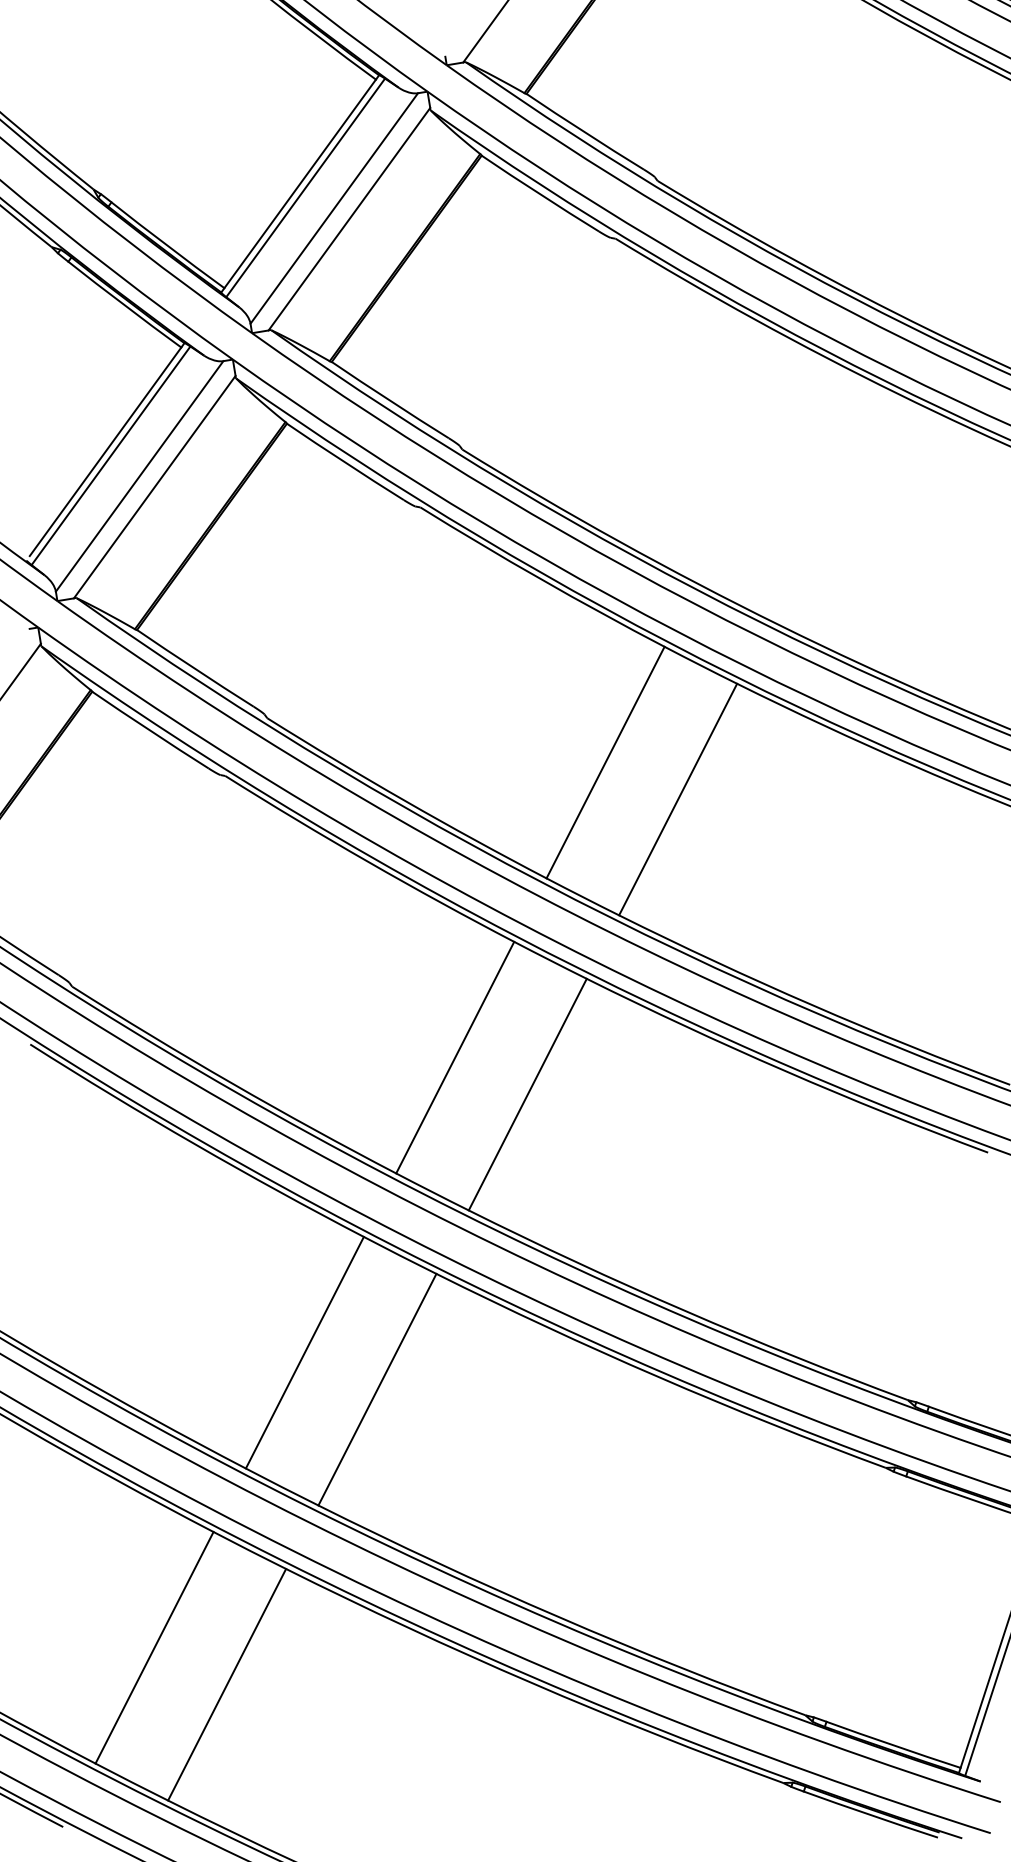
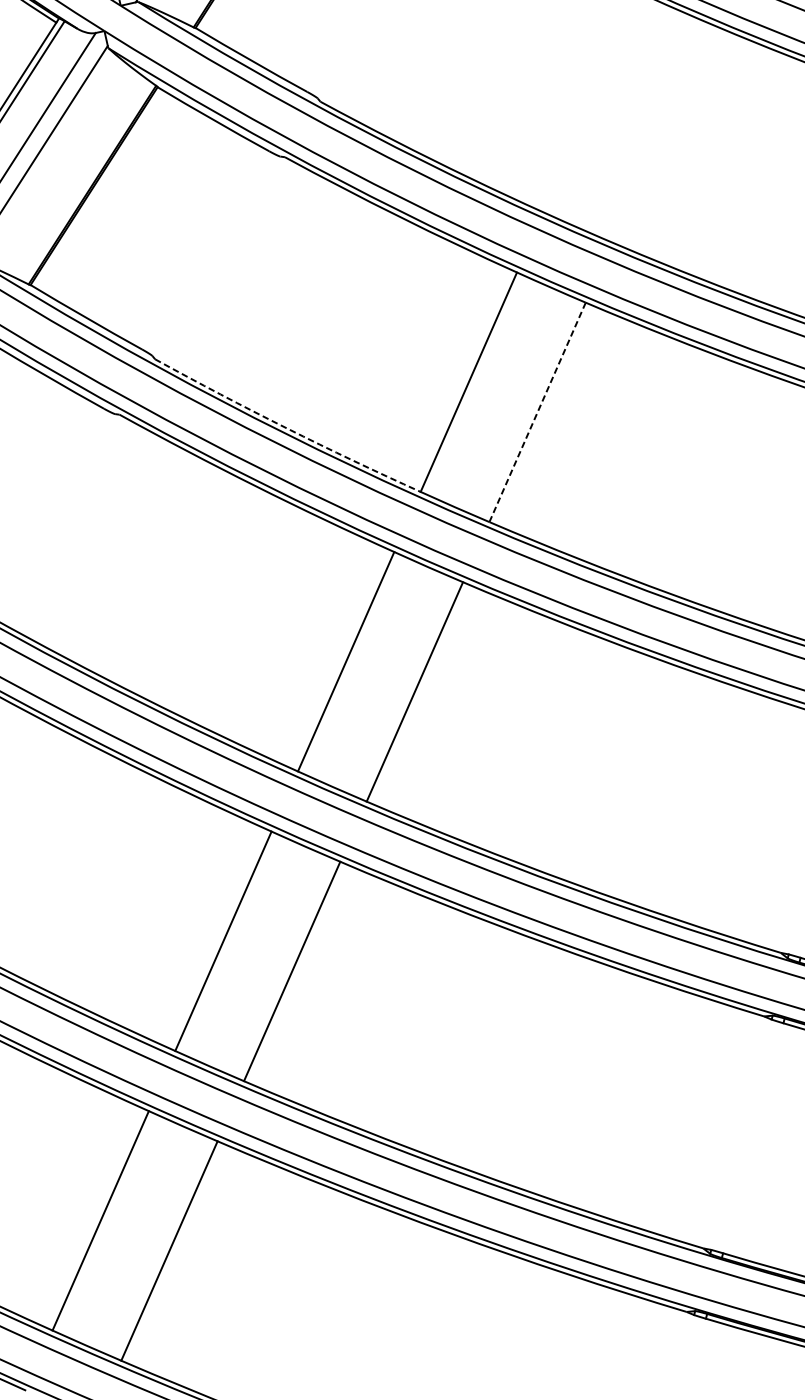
line: (678, 799) -> (537, 412), solid -> dashed
arc: (405, 801) -> (286, 428), solid -> dashed

